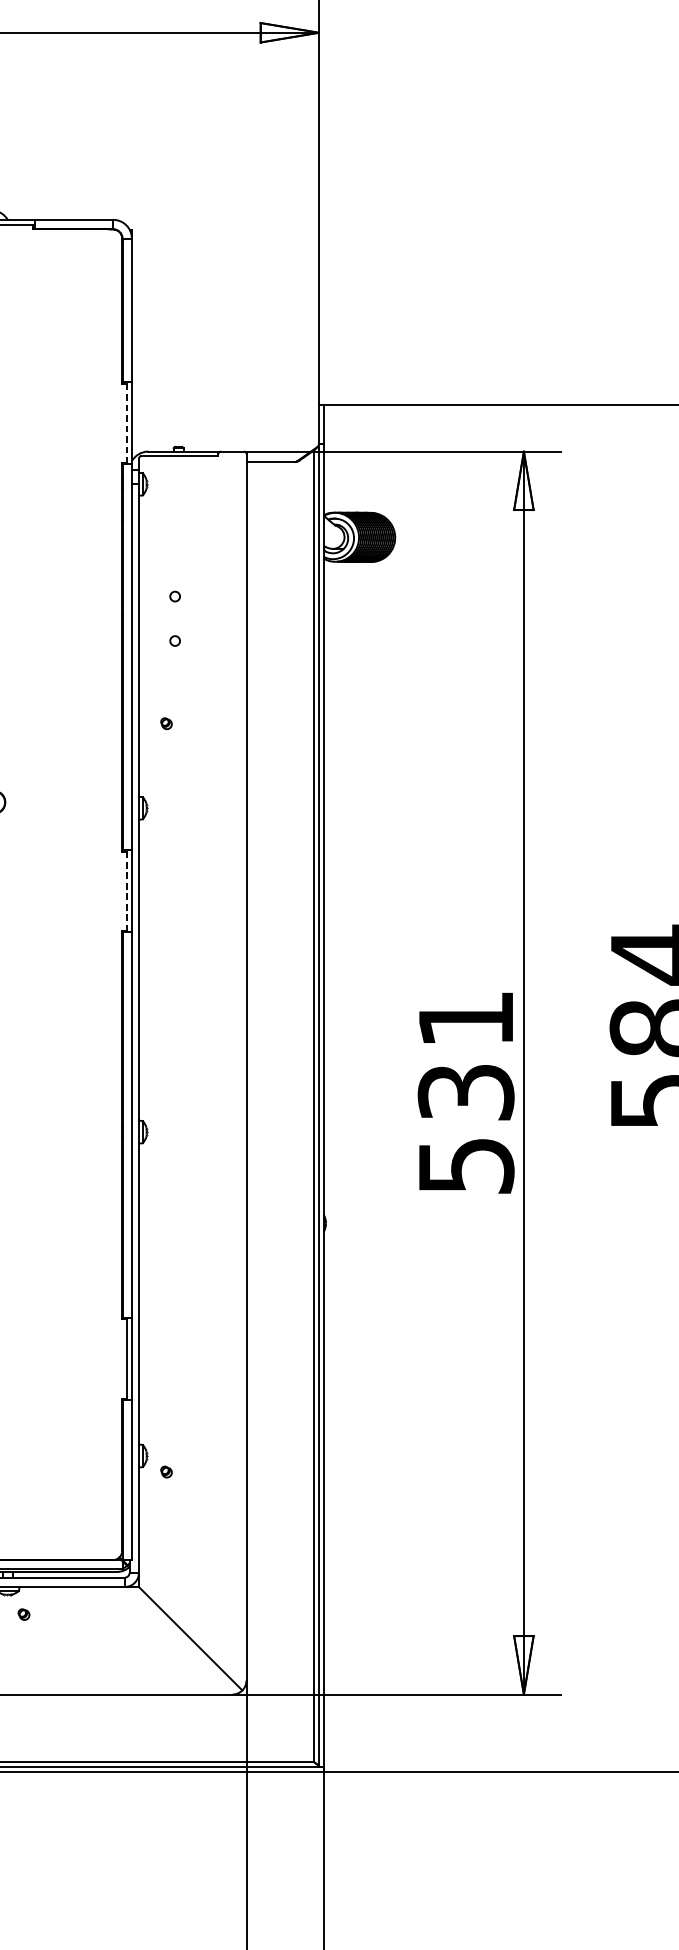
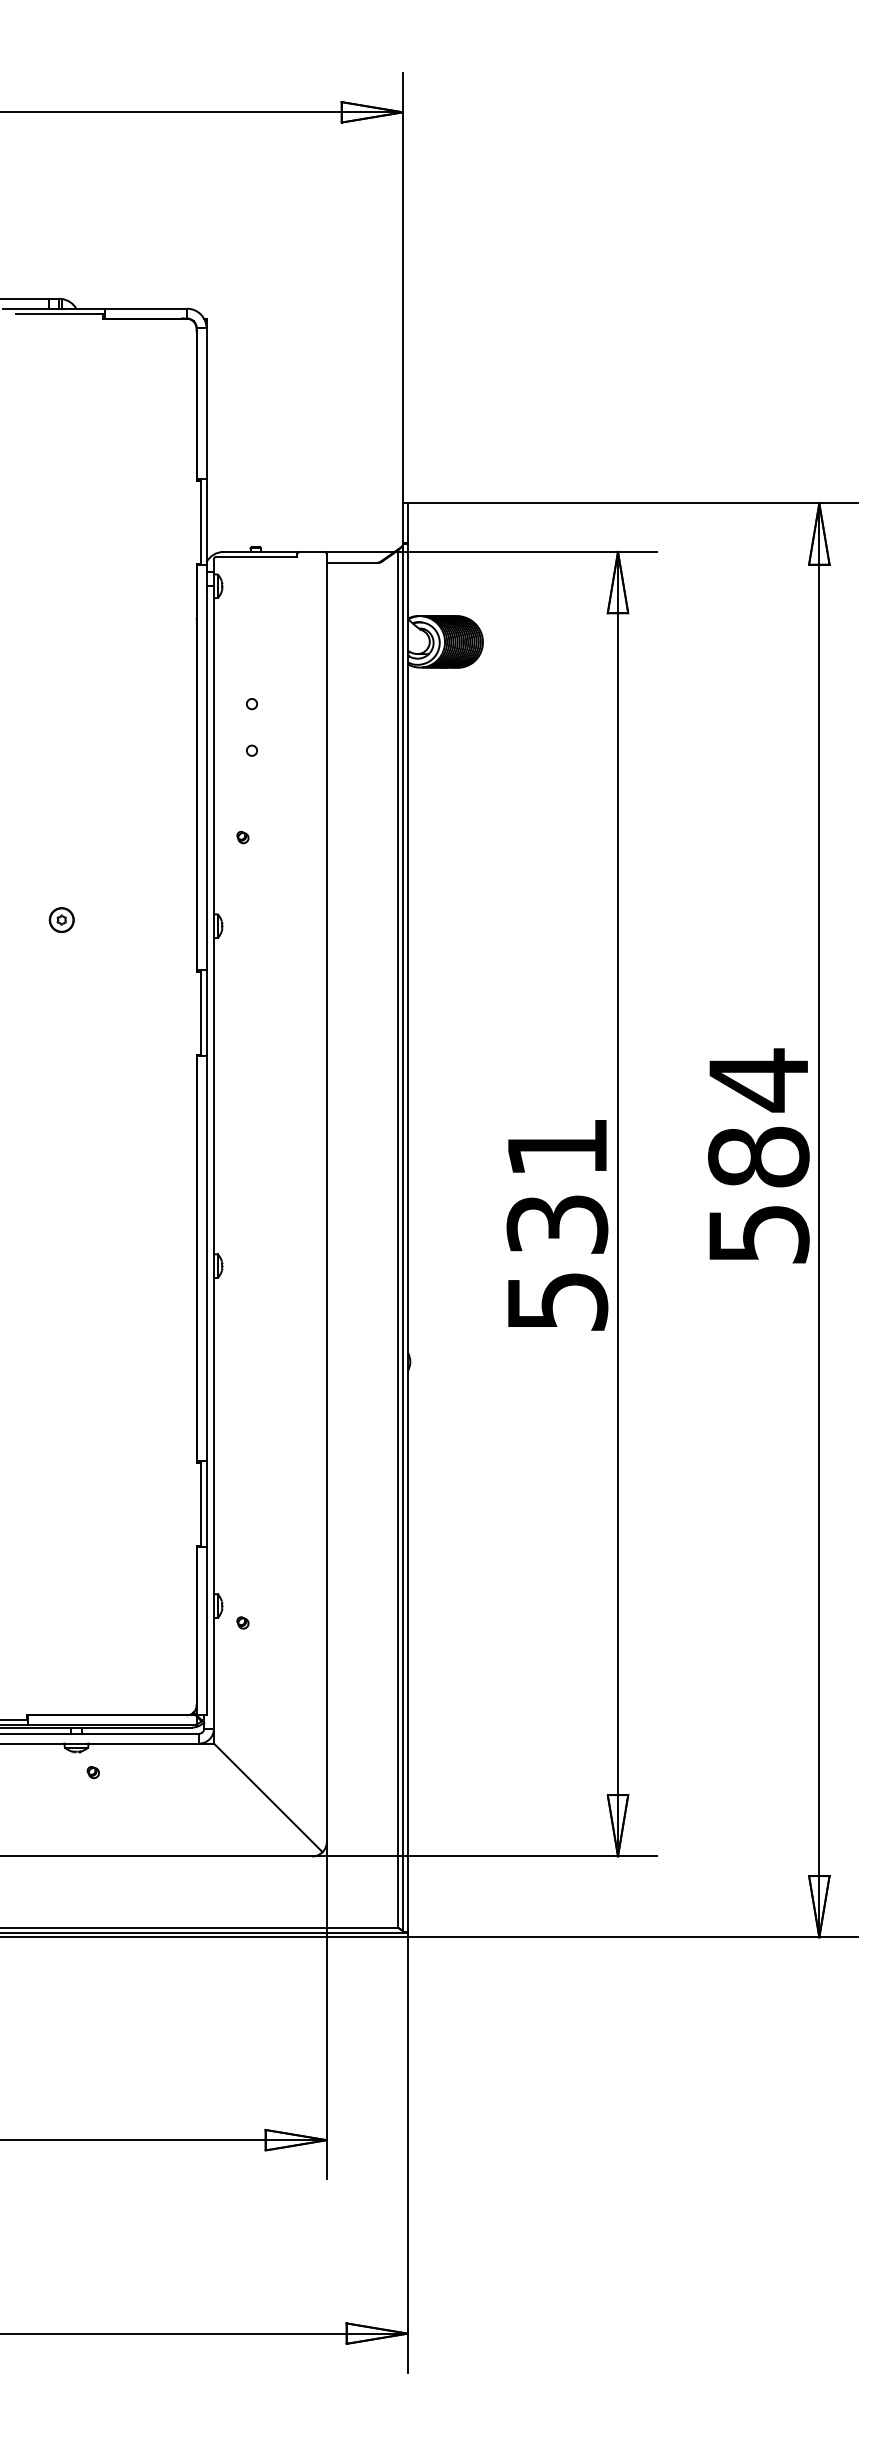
line: (127, 423) -> (201, 522), dashed -> solid
line: (127, 891) -> (201, 1013), dashed -> solid

